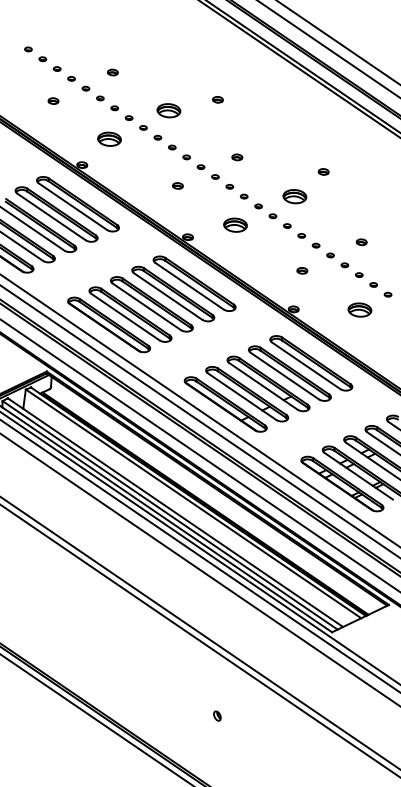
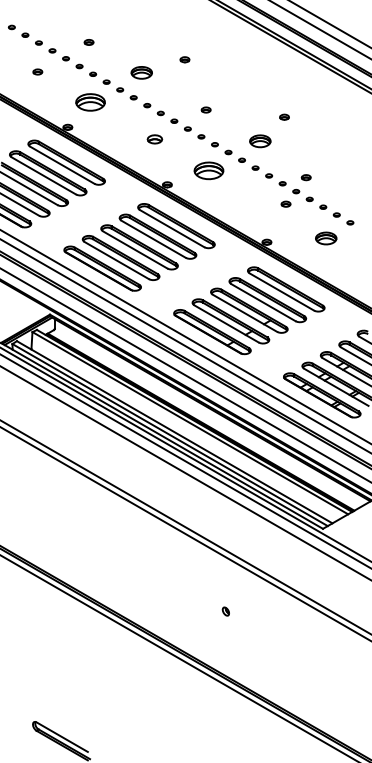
part: (109, 139) -> (90, 102), size x1.4
part: (177, 185) -> (154, 139), size x1.6
part: (235, 224) -> (209, 170), size x1.4
part: (360, 242) -> (305, 177), moved
part: (301, 269) -> (285, 203), moved

